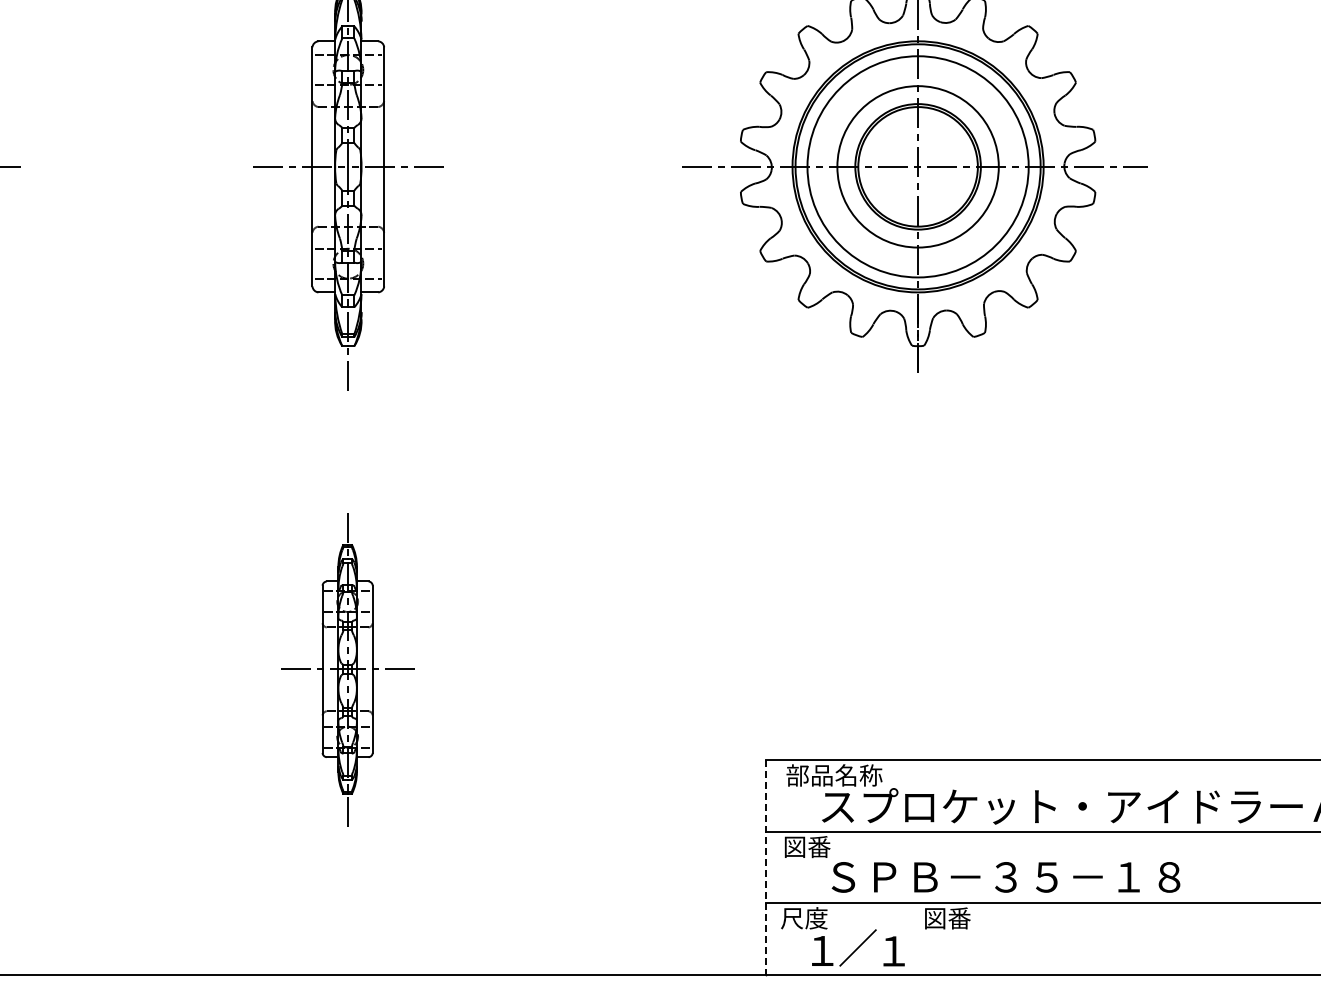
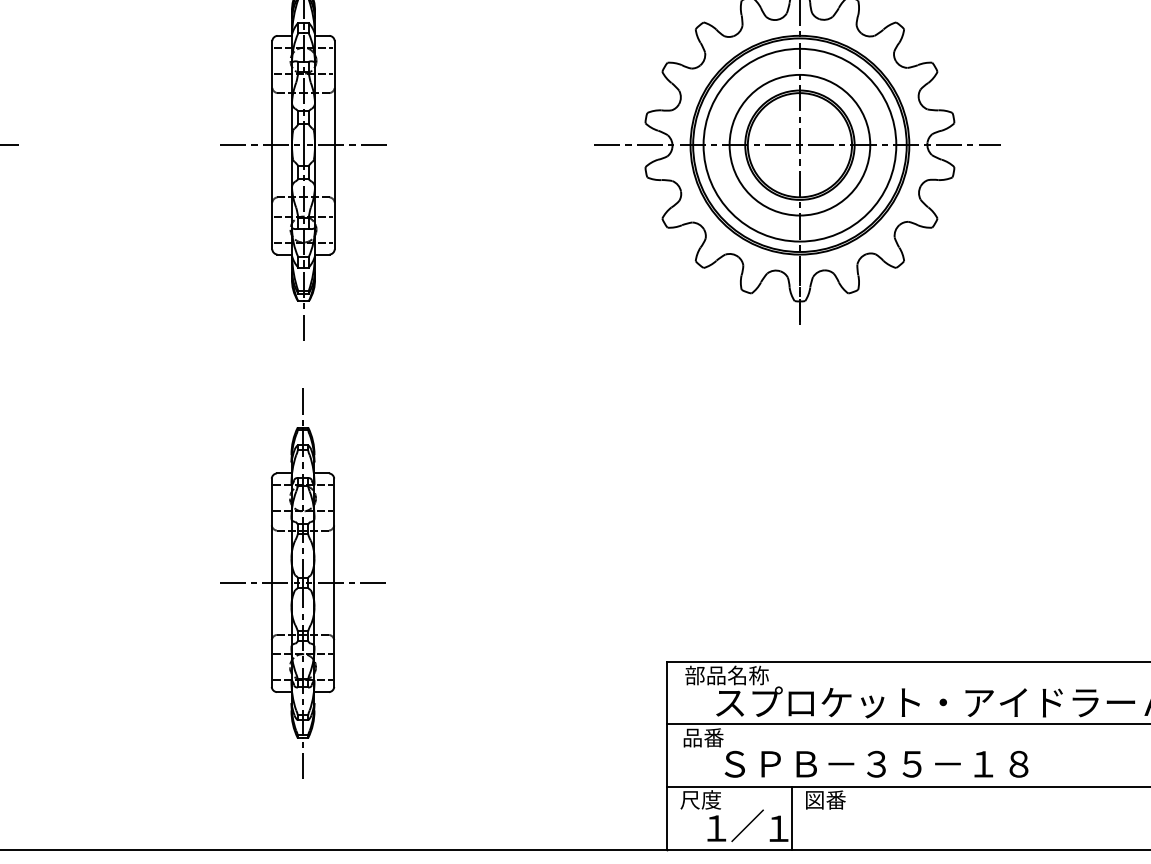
part: (347, 669) -> (302, 583), size x1.43
text: (794, 847) -> (692, 738), 図番 -> 品番
line: (765, 867) -> (666, 755), dashed -> solid
line: (909, 939) -> (792, 818), added

